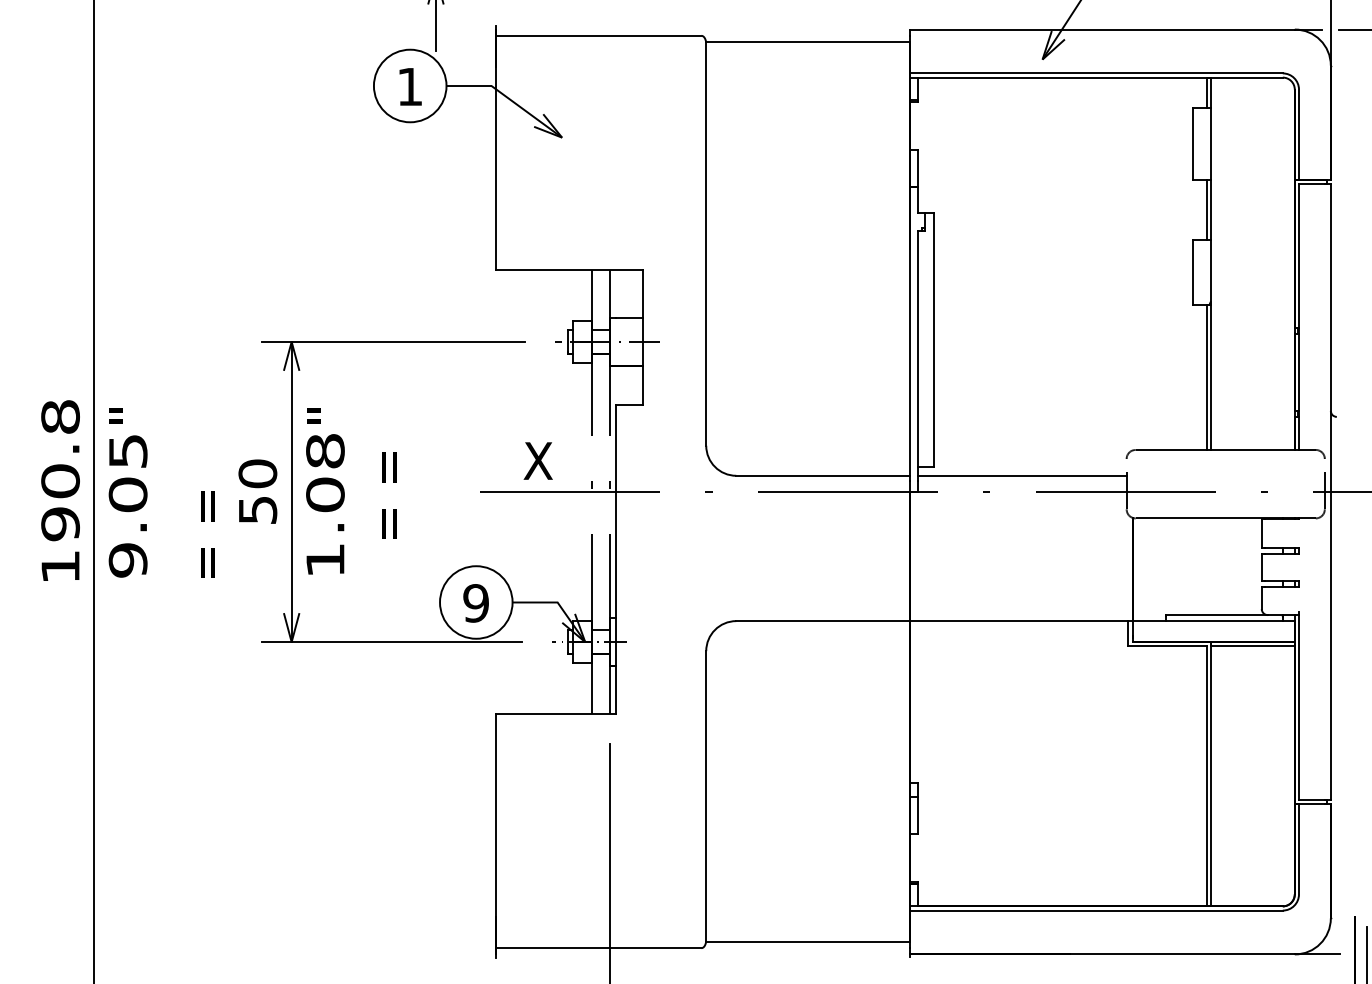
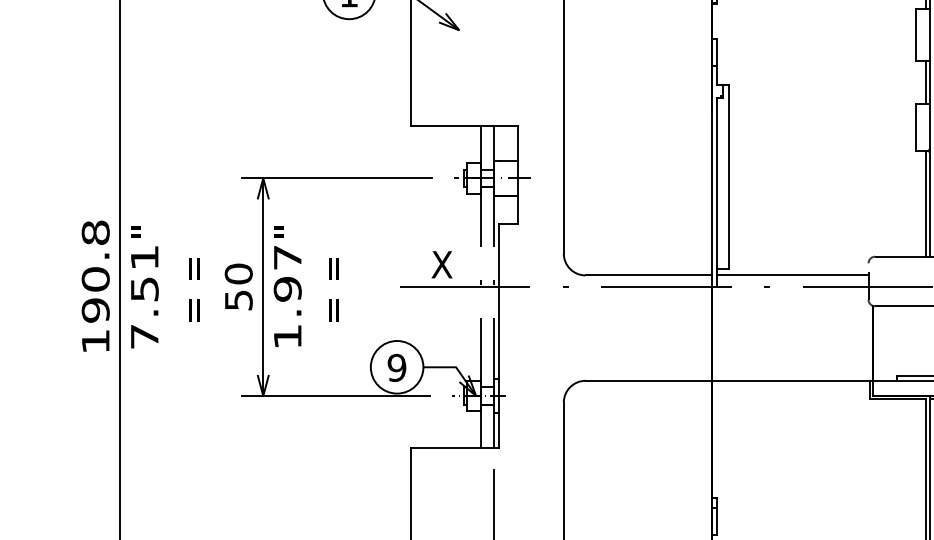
text: (325, 473) -> (287, 273), 1.08 -> 1.97
text: (127, 506) -> (144, 297), 9.05 -> 7.51
text: (207, 534) -> (194, 289), moved

